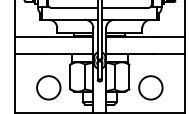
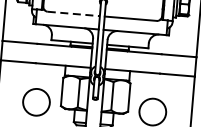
line: (74, 8) -> (73, 14), solid -> dashed

